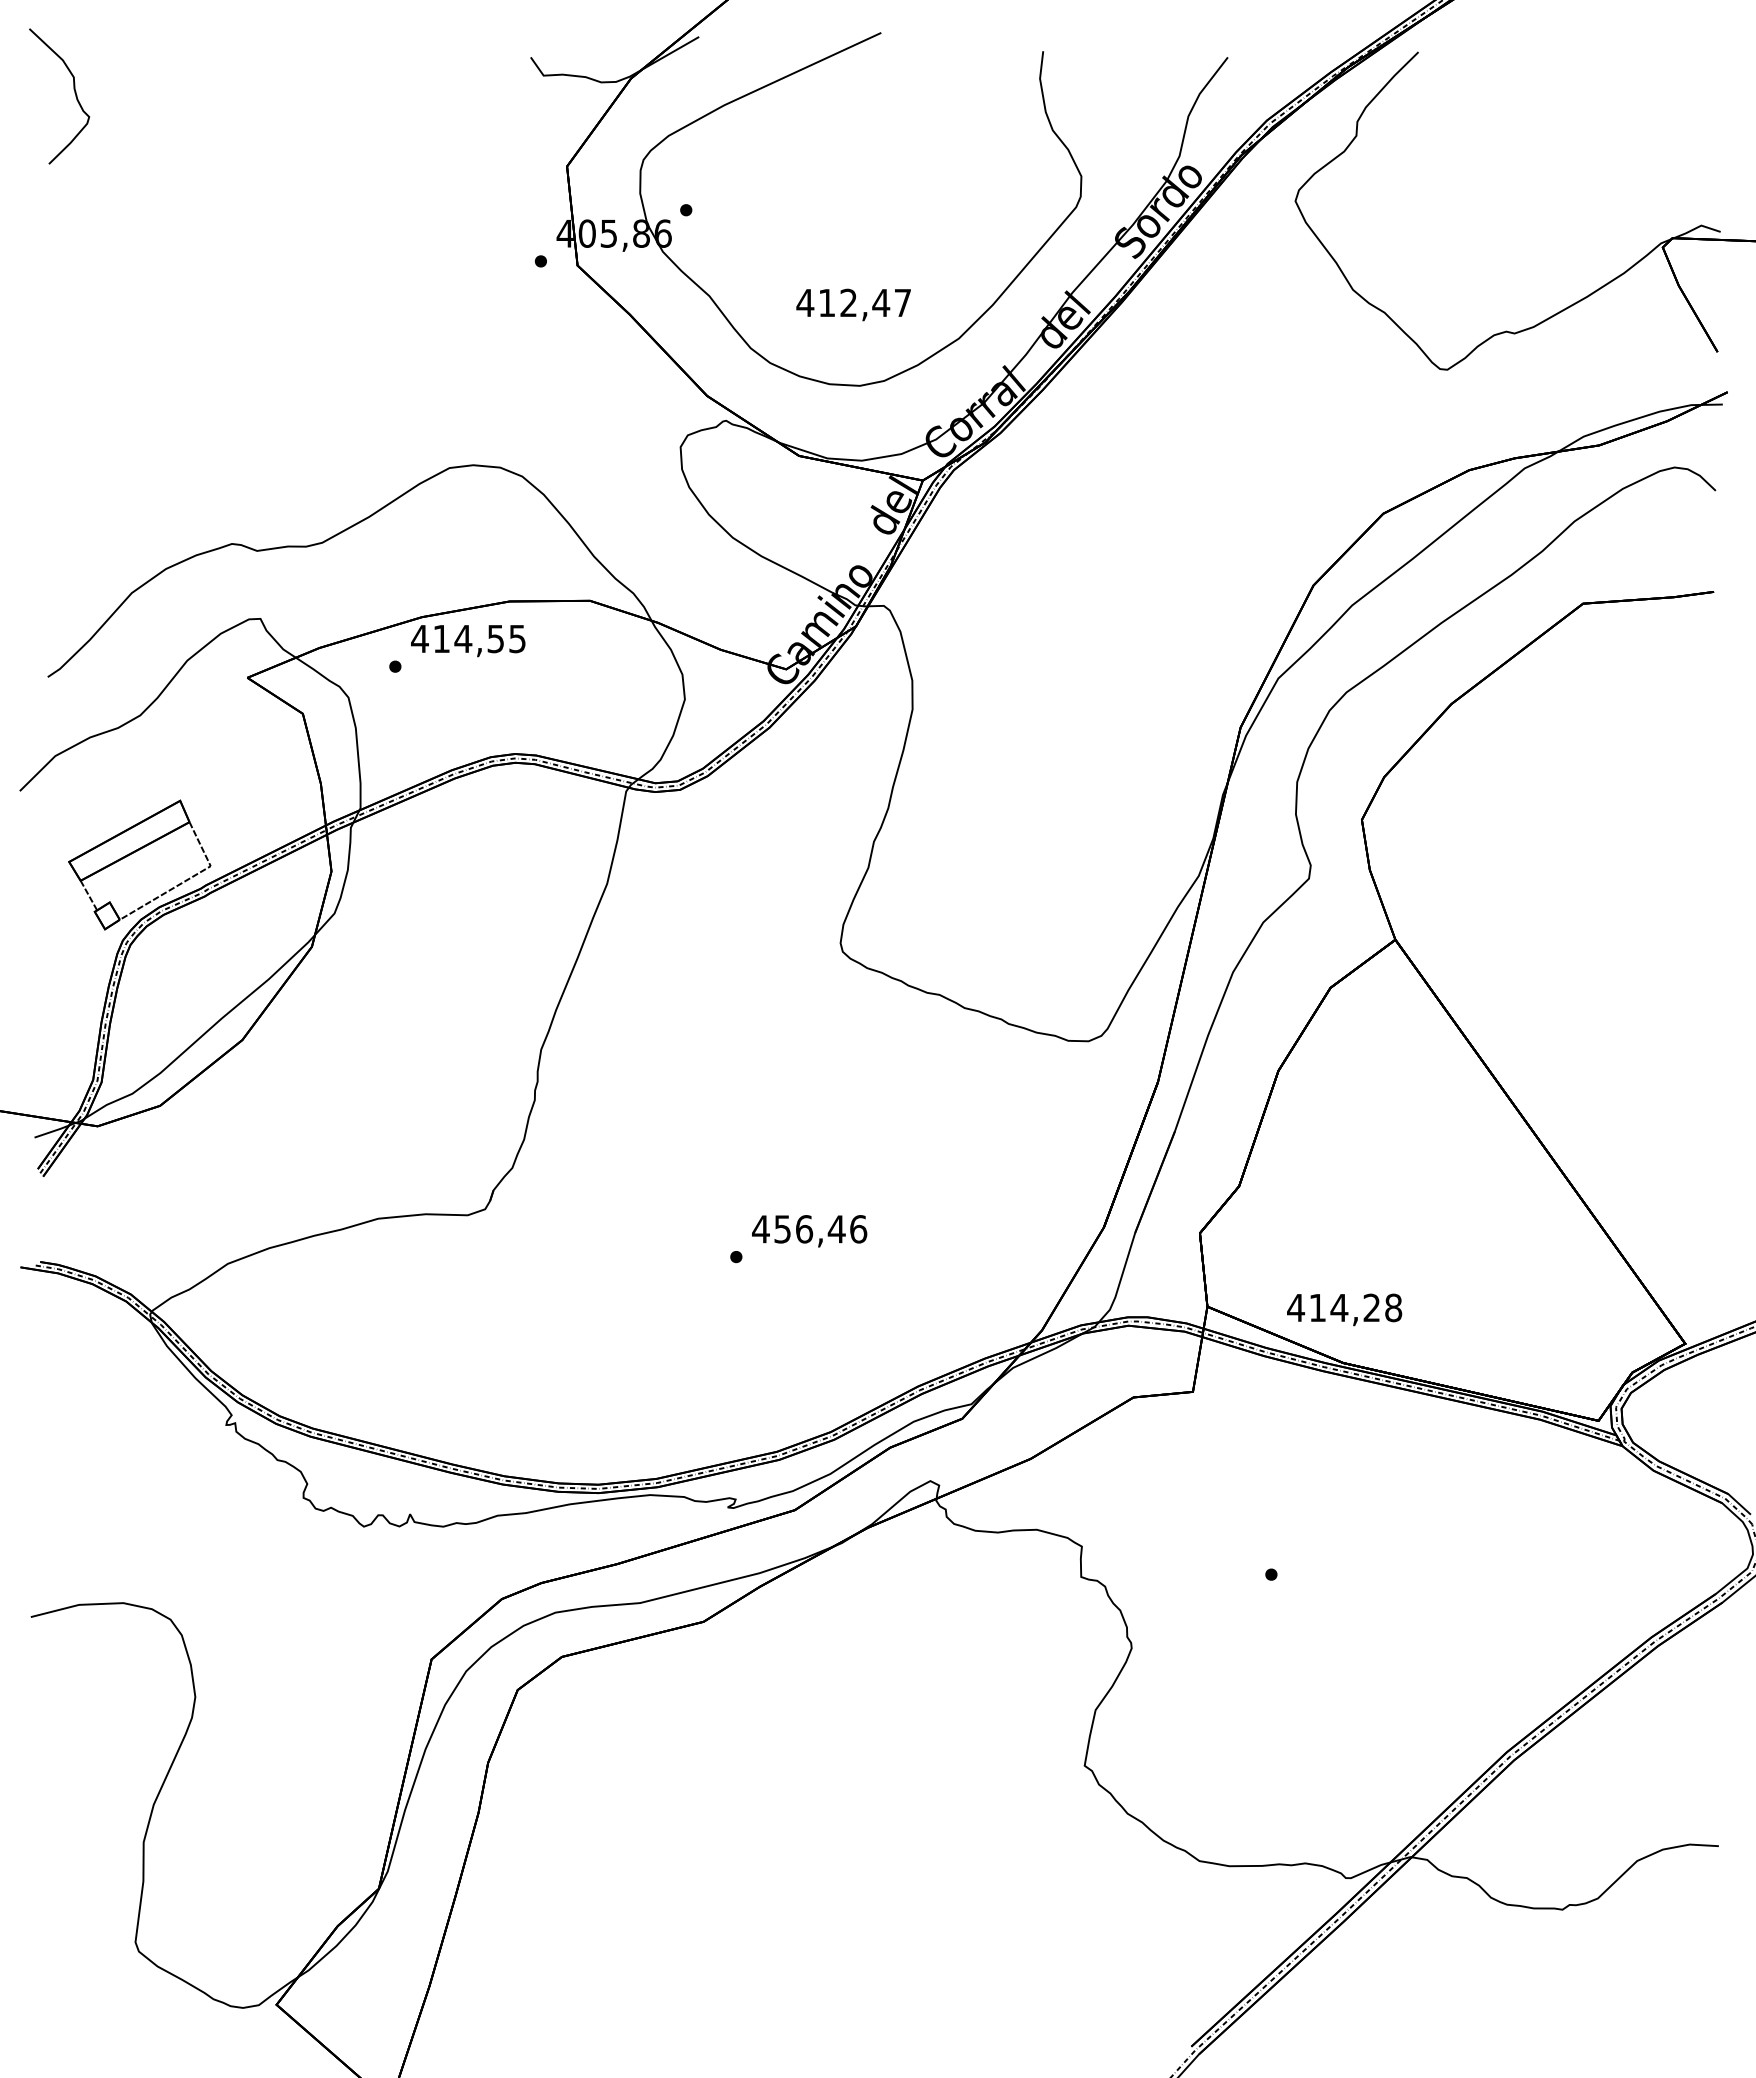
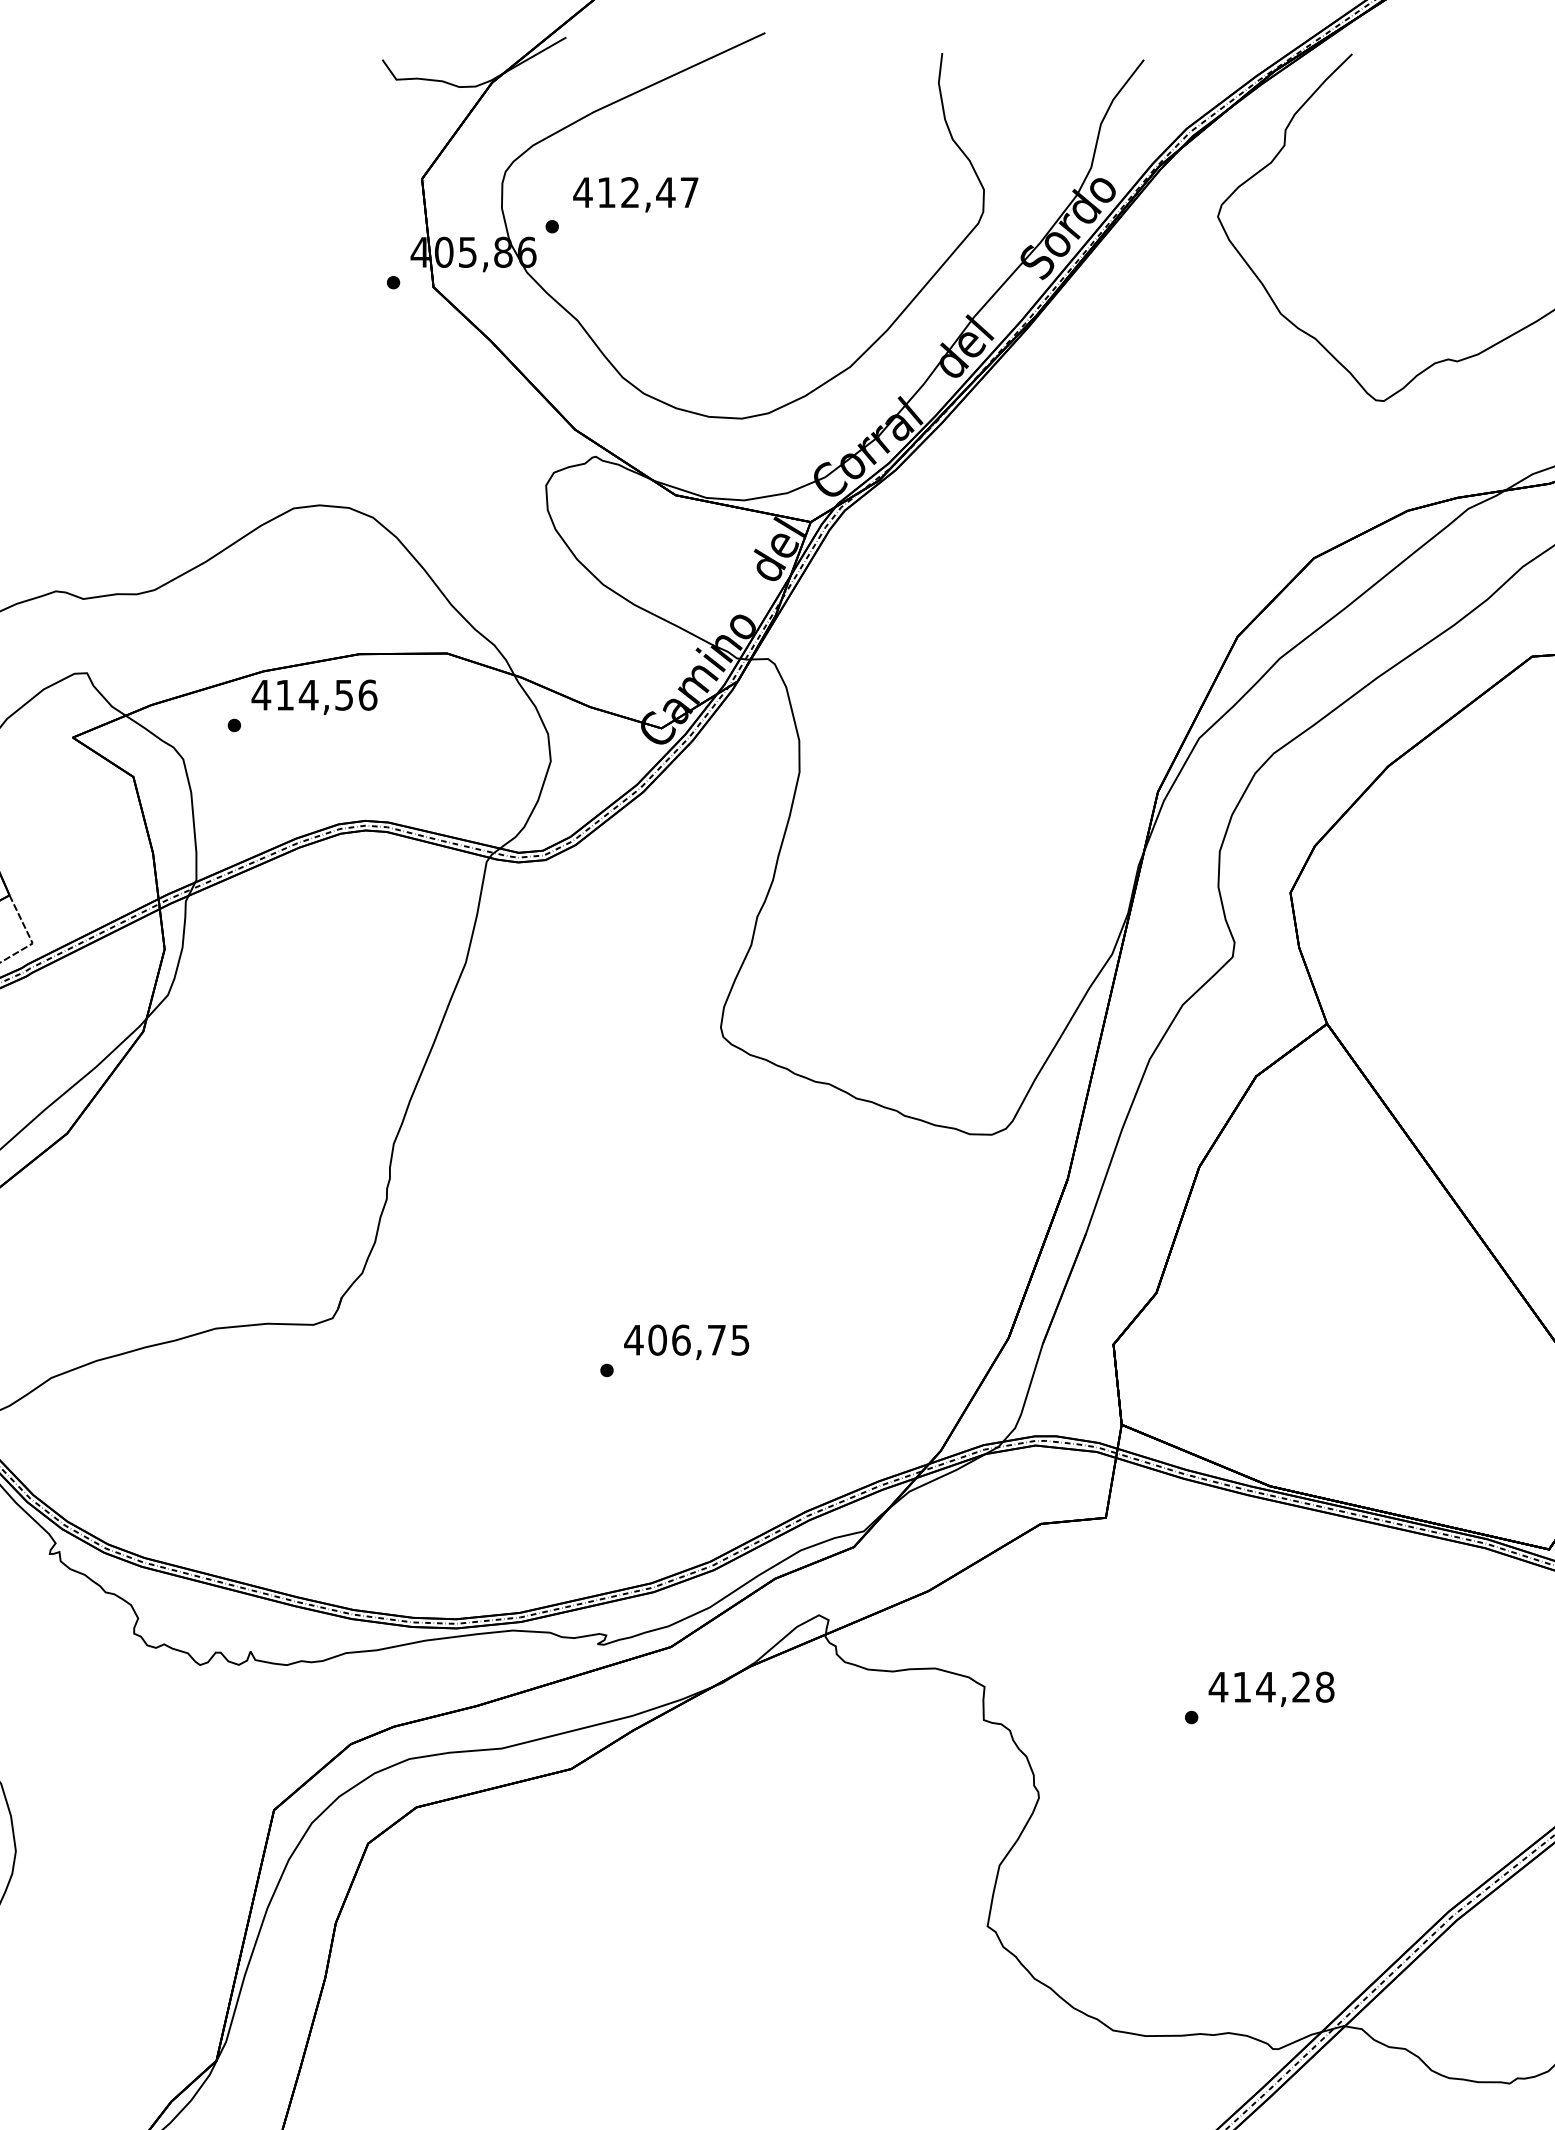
text: (853, 304) -> (635, 194), moved
text: (517, 638) -> (367, 694), 414,55 -> 414,56
text: (820, 1229) -> (698, 1340), 456,46 -> 406,75
text: (1344, 1309) -> (1271, 1688), moved

